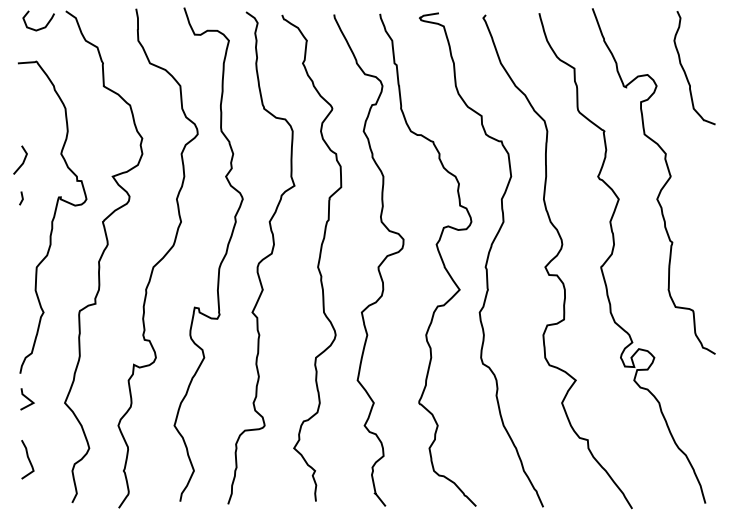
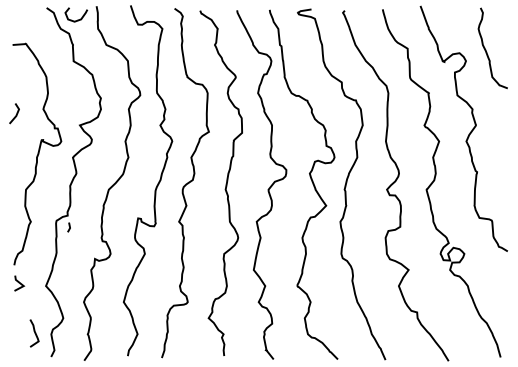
curve: (41, 27) -> (78, 19), moved
line: (21, 198) -> (69, 227), moved
curve: (27, 458) -> (34, 332), moved

